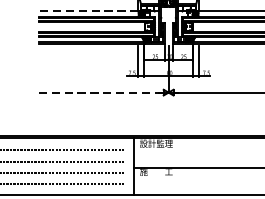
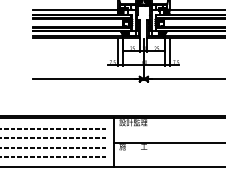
line: (88, 11) -> (75, 9), dashed -> solid
line: (100, 93) -> (85, 79), dashed -> solid

